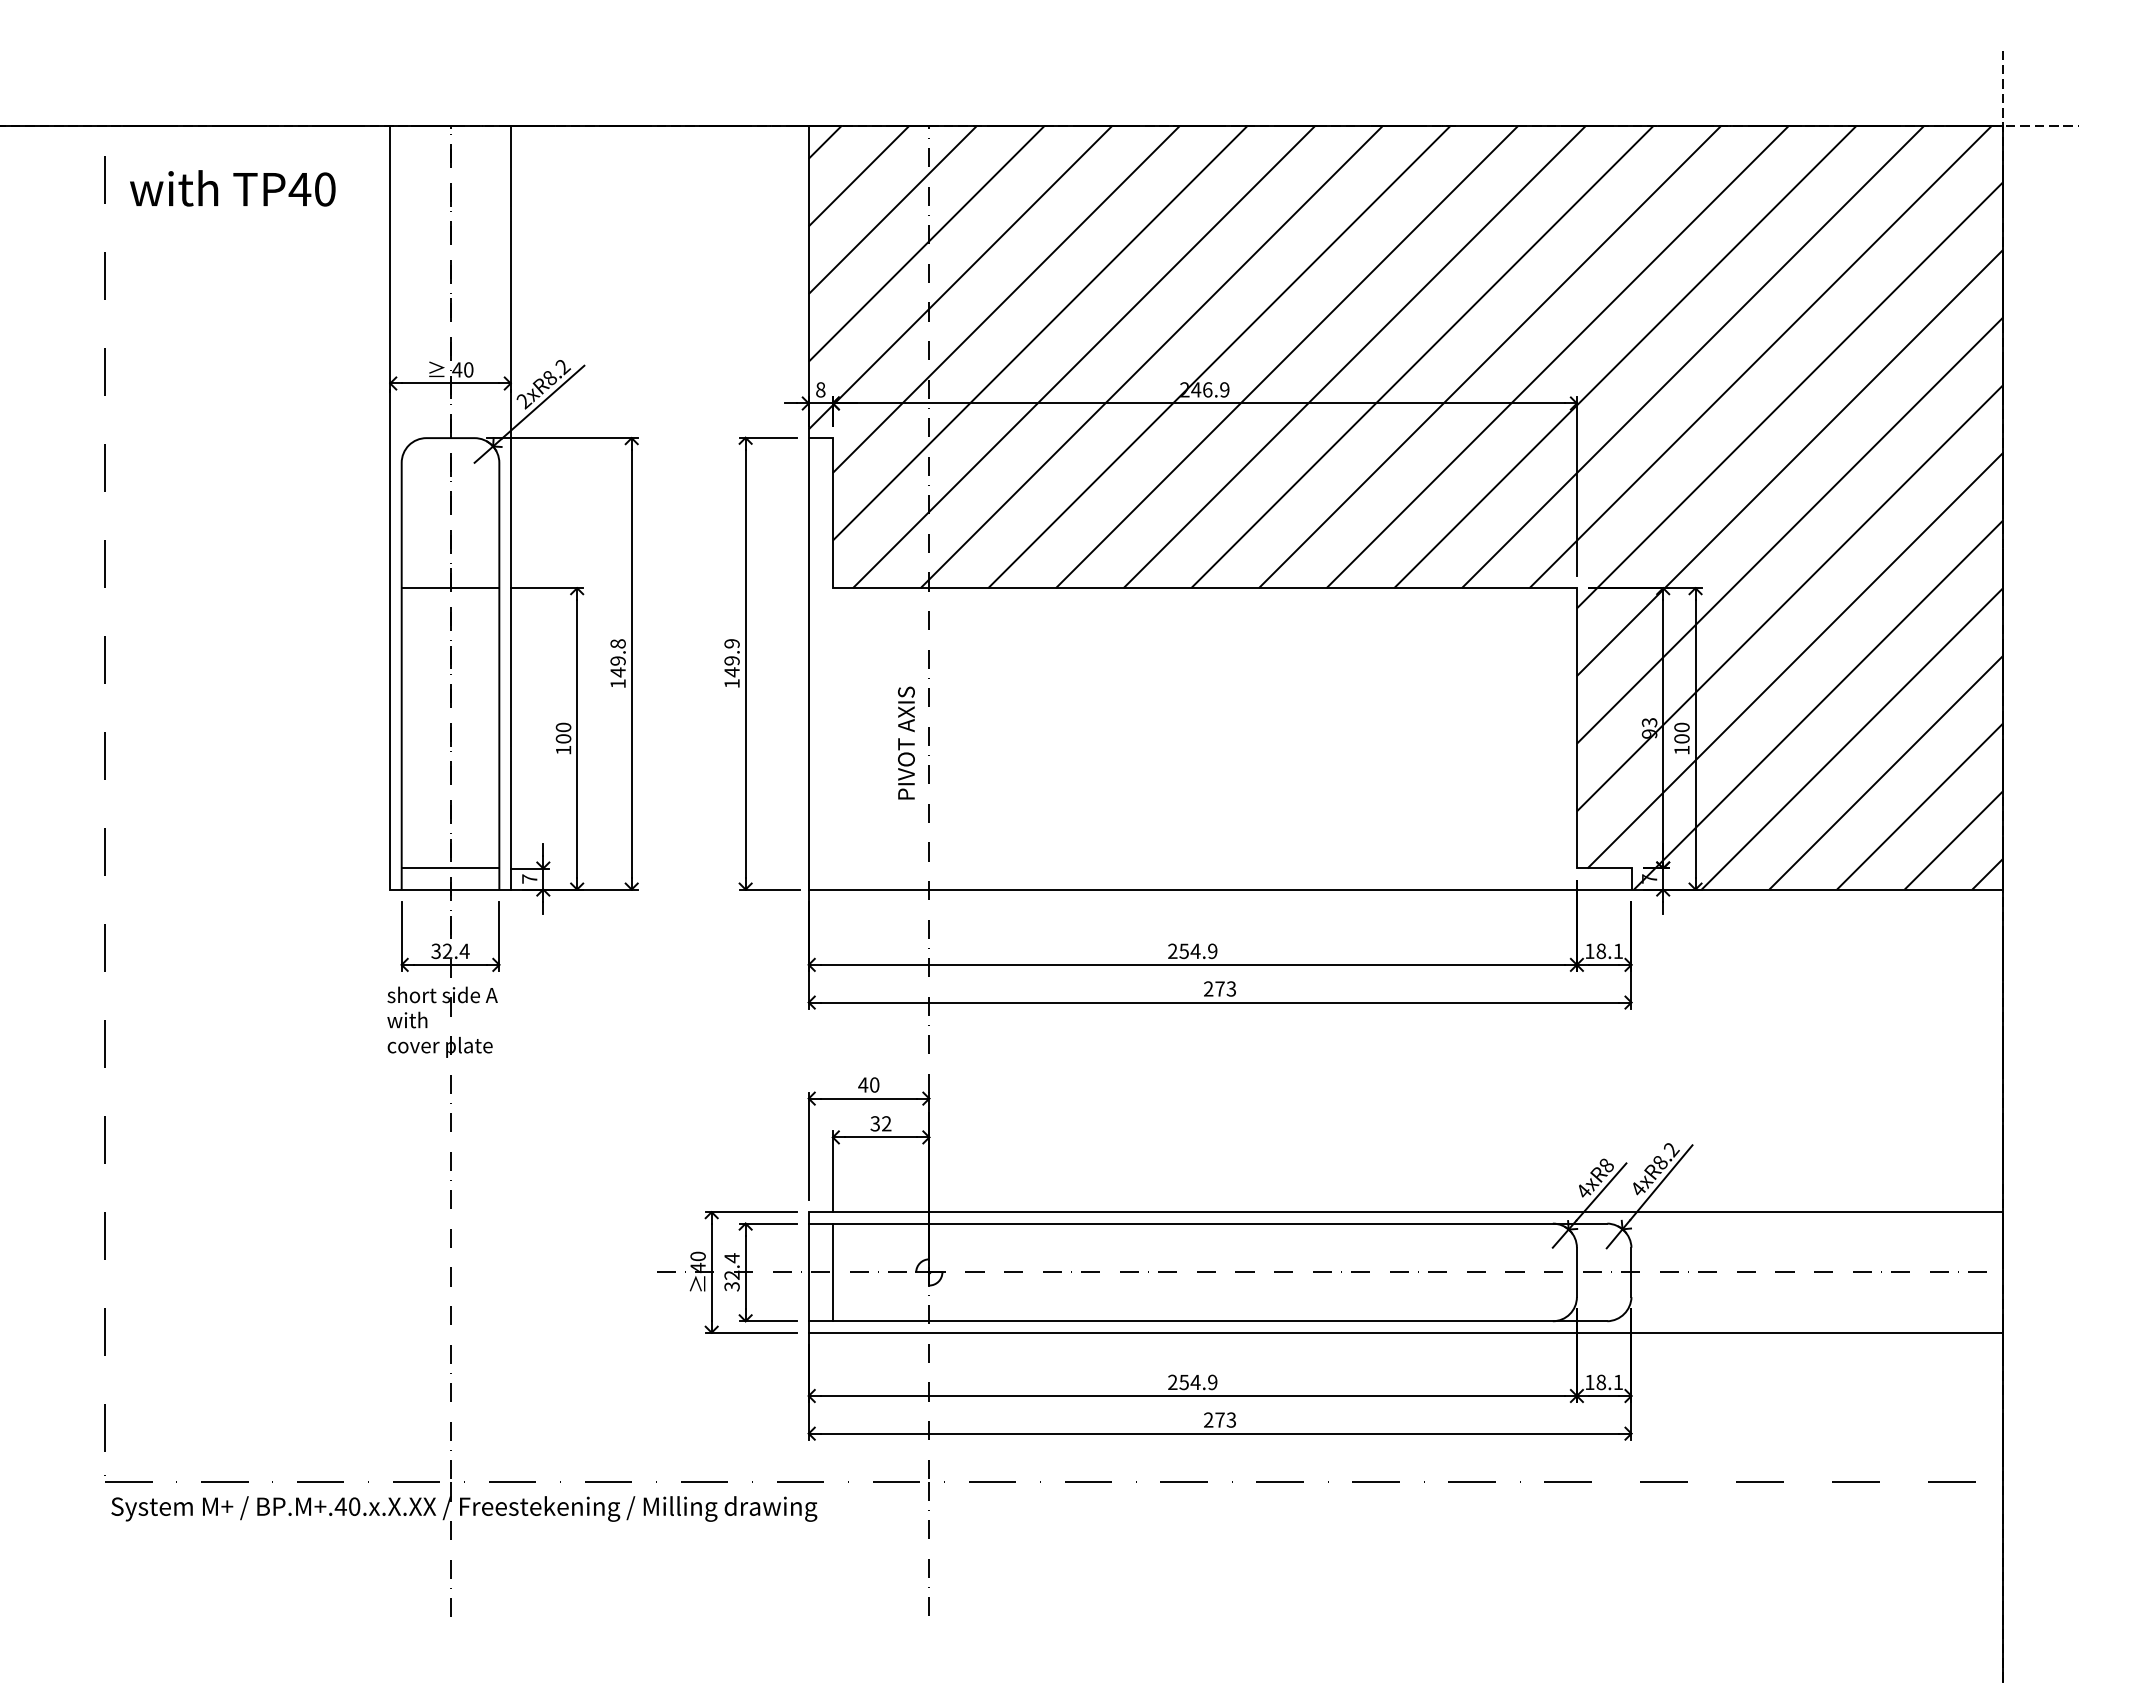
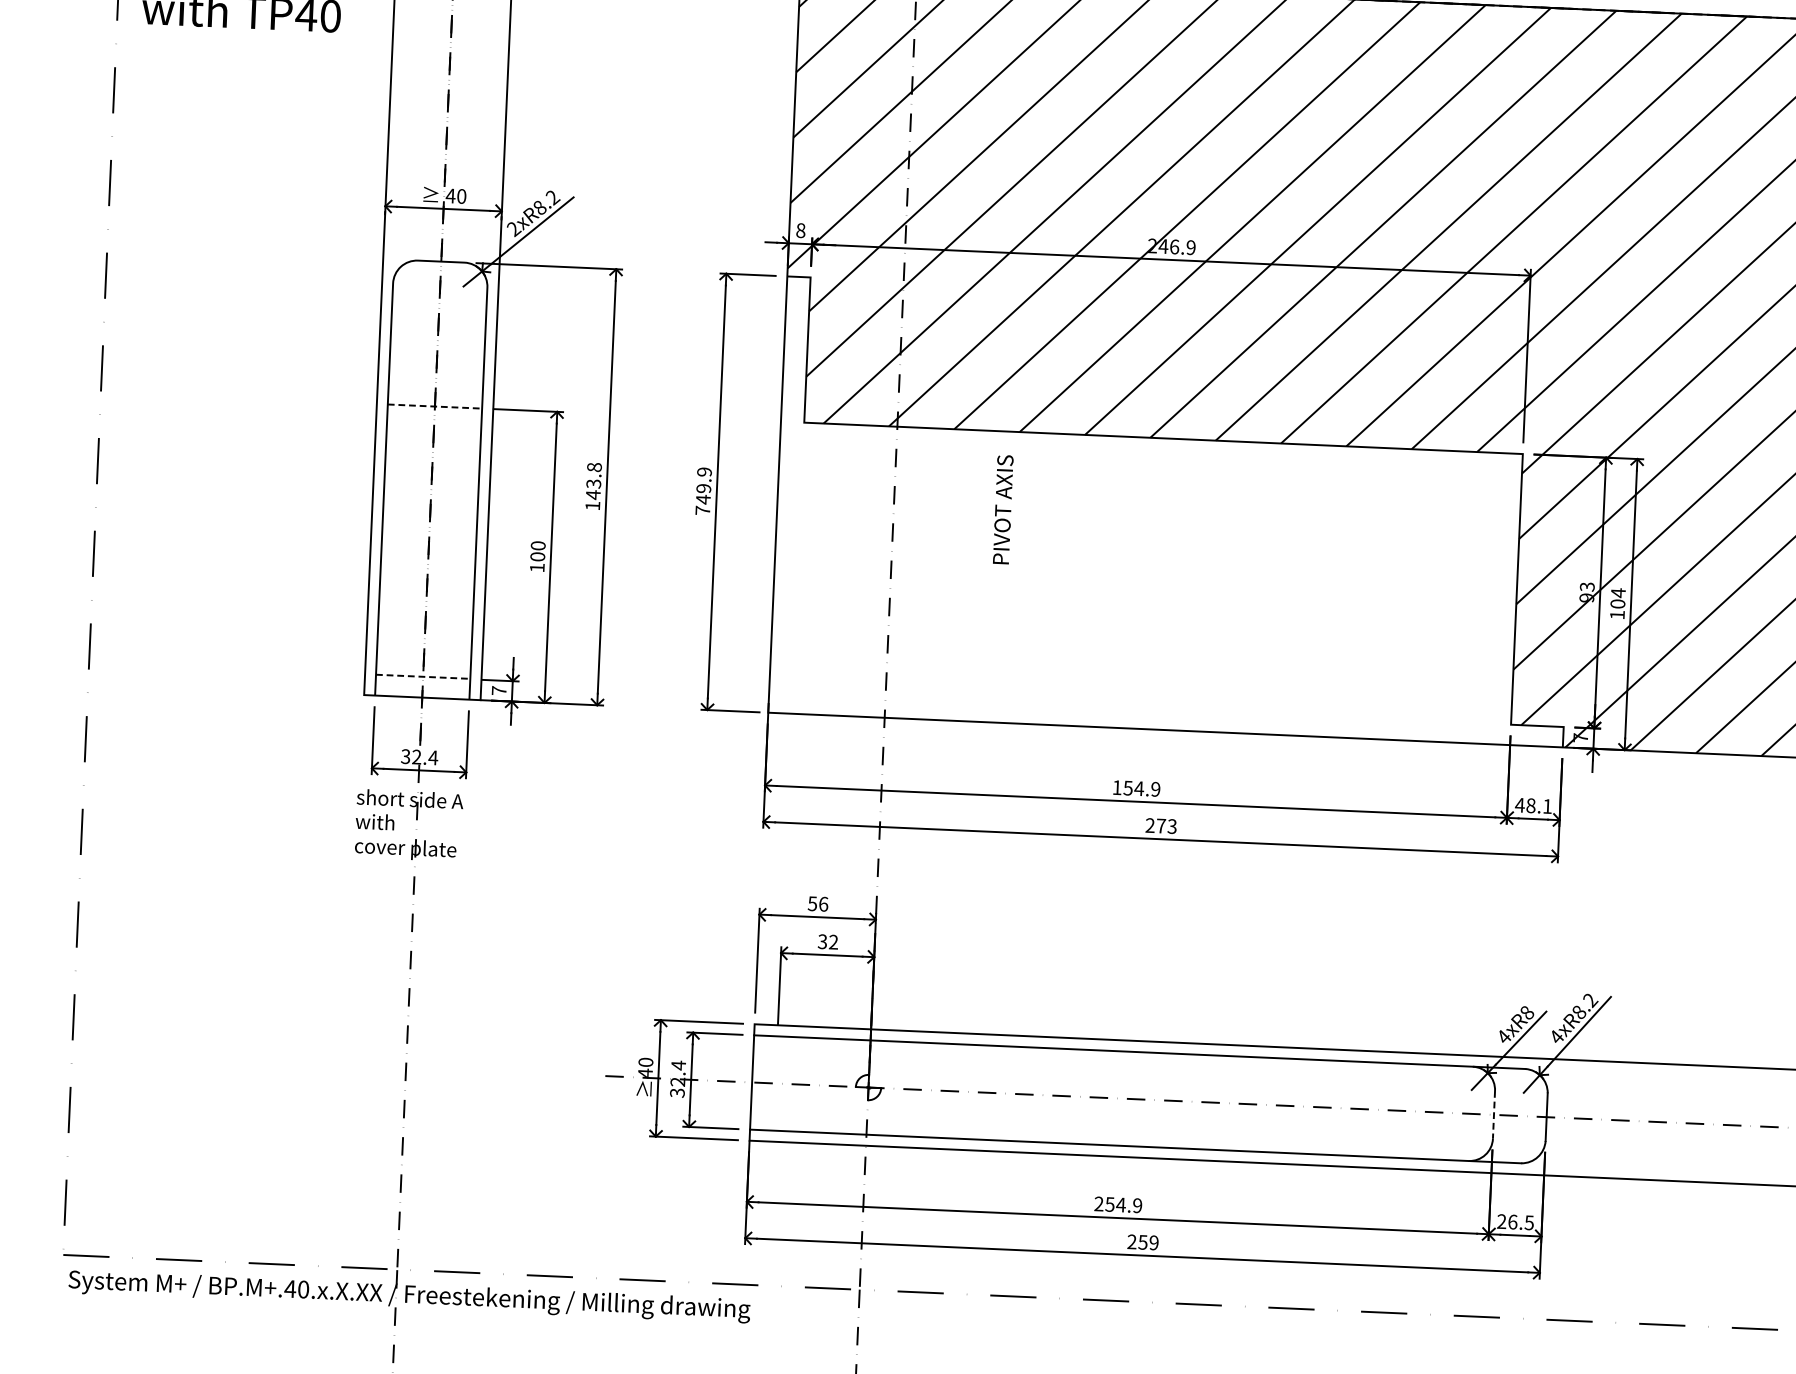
line: (450, 588) -> (434, 406), solid -> dashed
text: (617, 660) -> (593, 483), 149.8 -> 143.8
text: (731, 683) -> (702, 510), 149.9 -> 749.9
text: (1681, 727) -> (1617, 593), 100 -> 104
text: (906, 742) -> (1003, 509), moved
line: (450, 868) -> (423, 677), solid -> dashed
text: (1172, 950) -> (1116, 786), 254.9 -> 154.9
text: (1589, 950) -> (1519, 804), 18.1 -> 48.1
text: (868, 1084) -> (817, 903), 40 -> 56
line: (832, 1272) -> (775, 1083), removed
line: (1576, 1272) -> (1493, 1114), solid -> dashed
text: (1603, 1382) -> (1515, 1222), 18.1 -> 26.5
text: (1225, 1419) -> (1148, 1242), 273 -> 259

